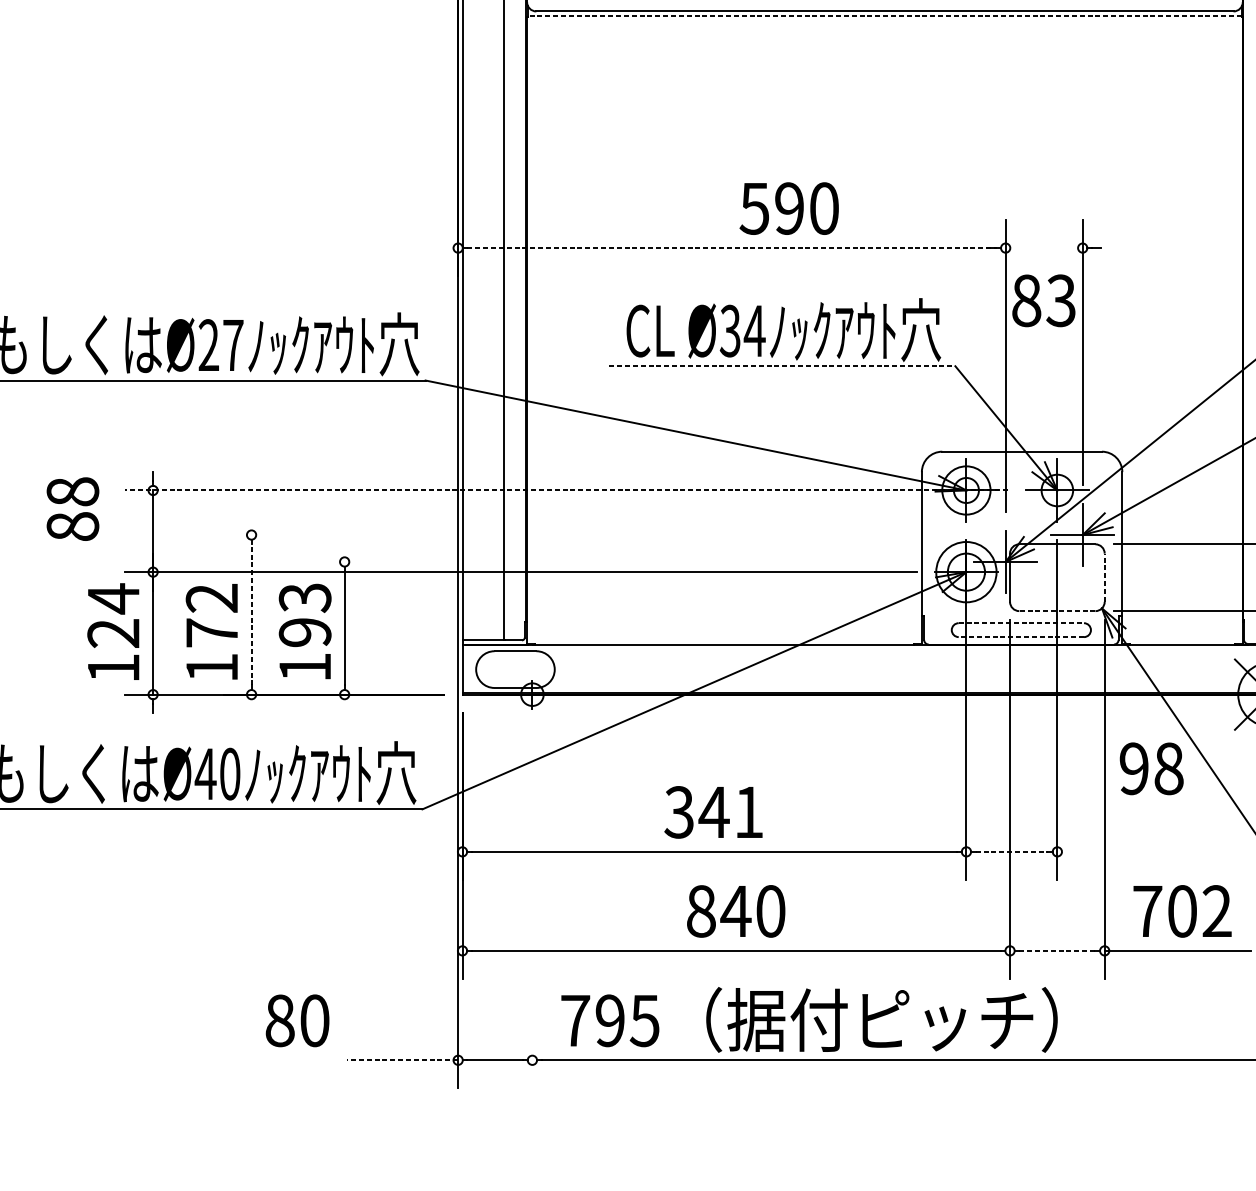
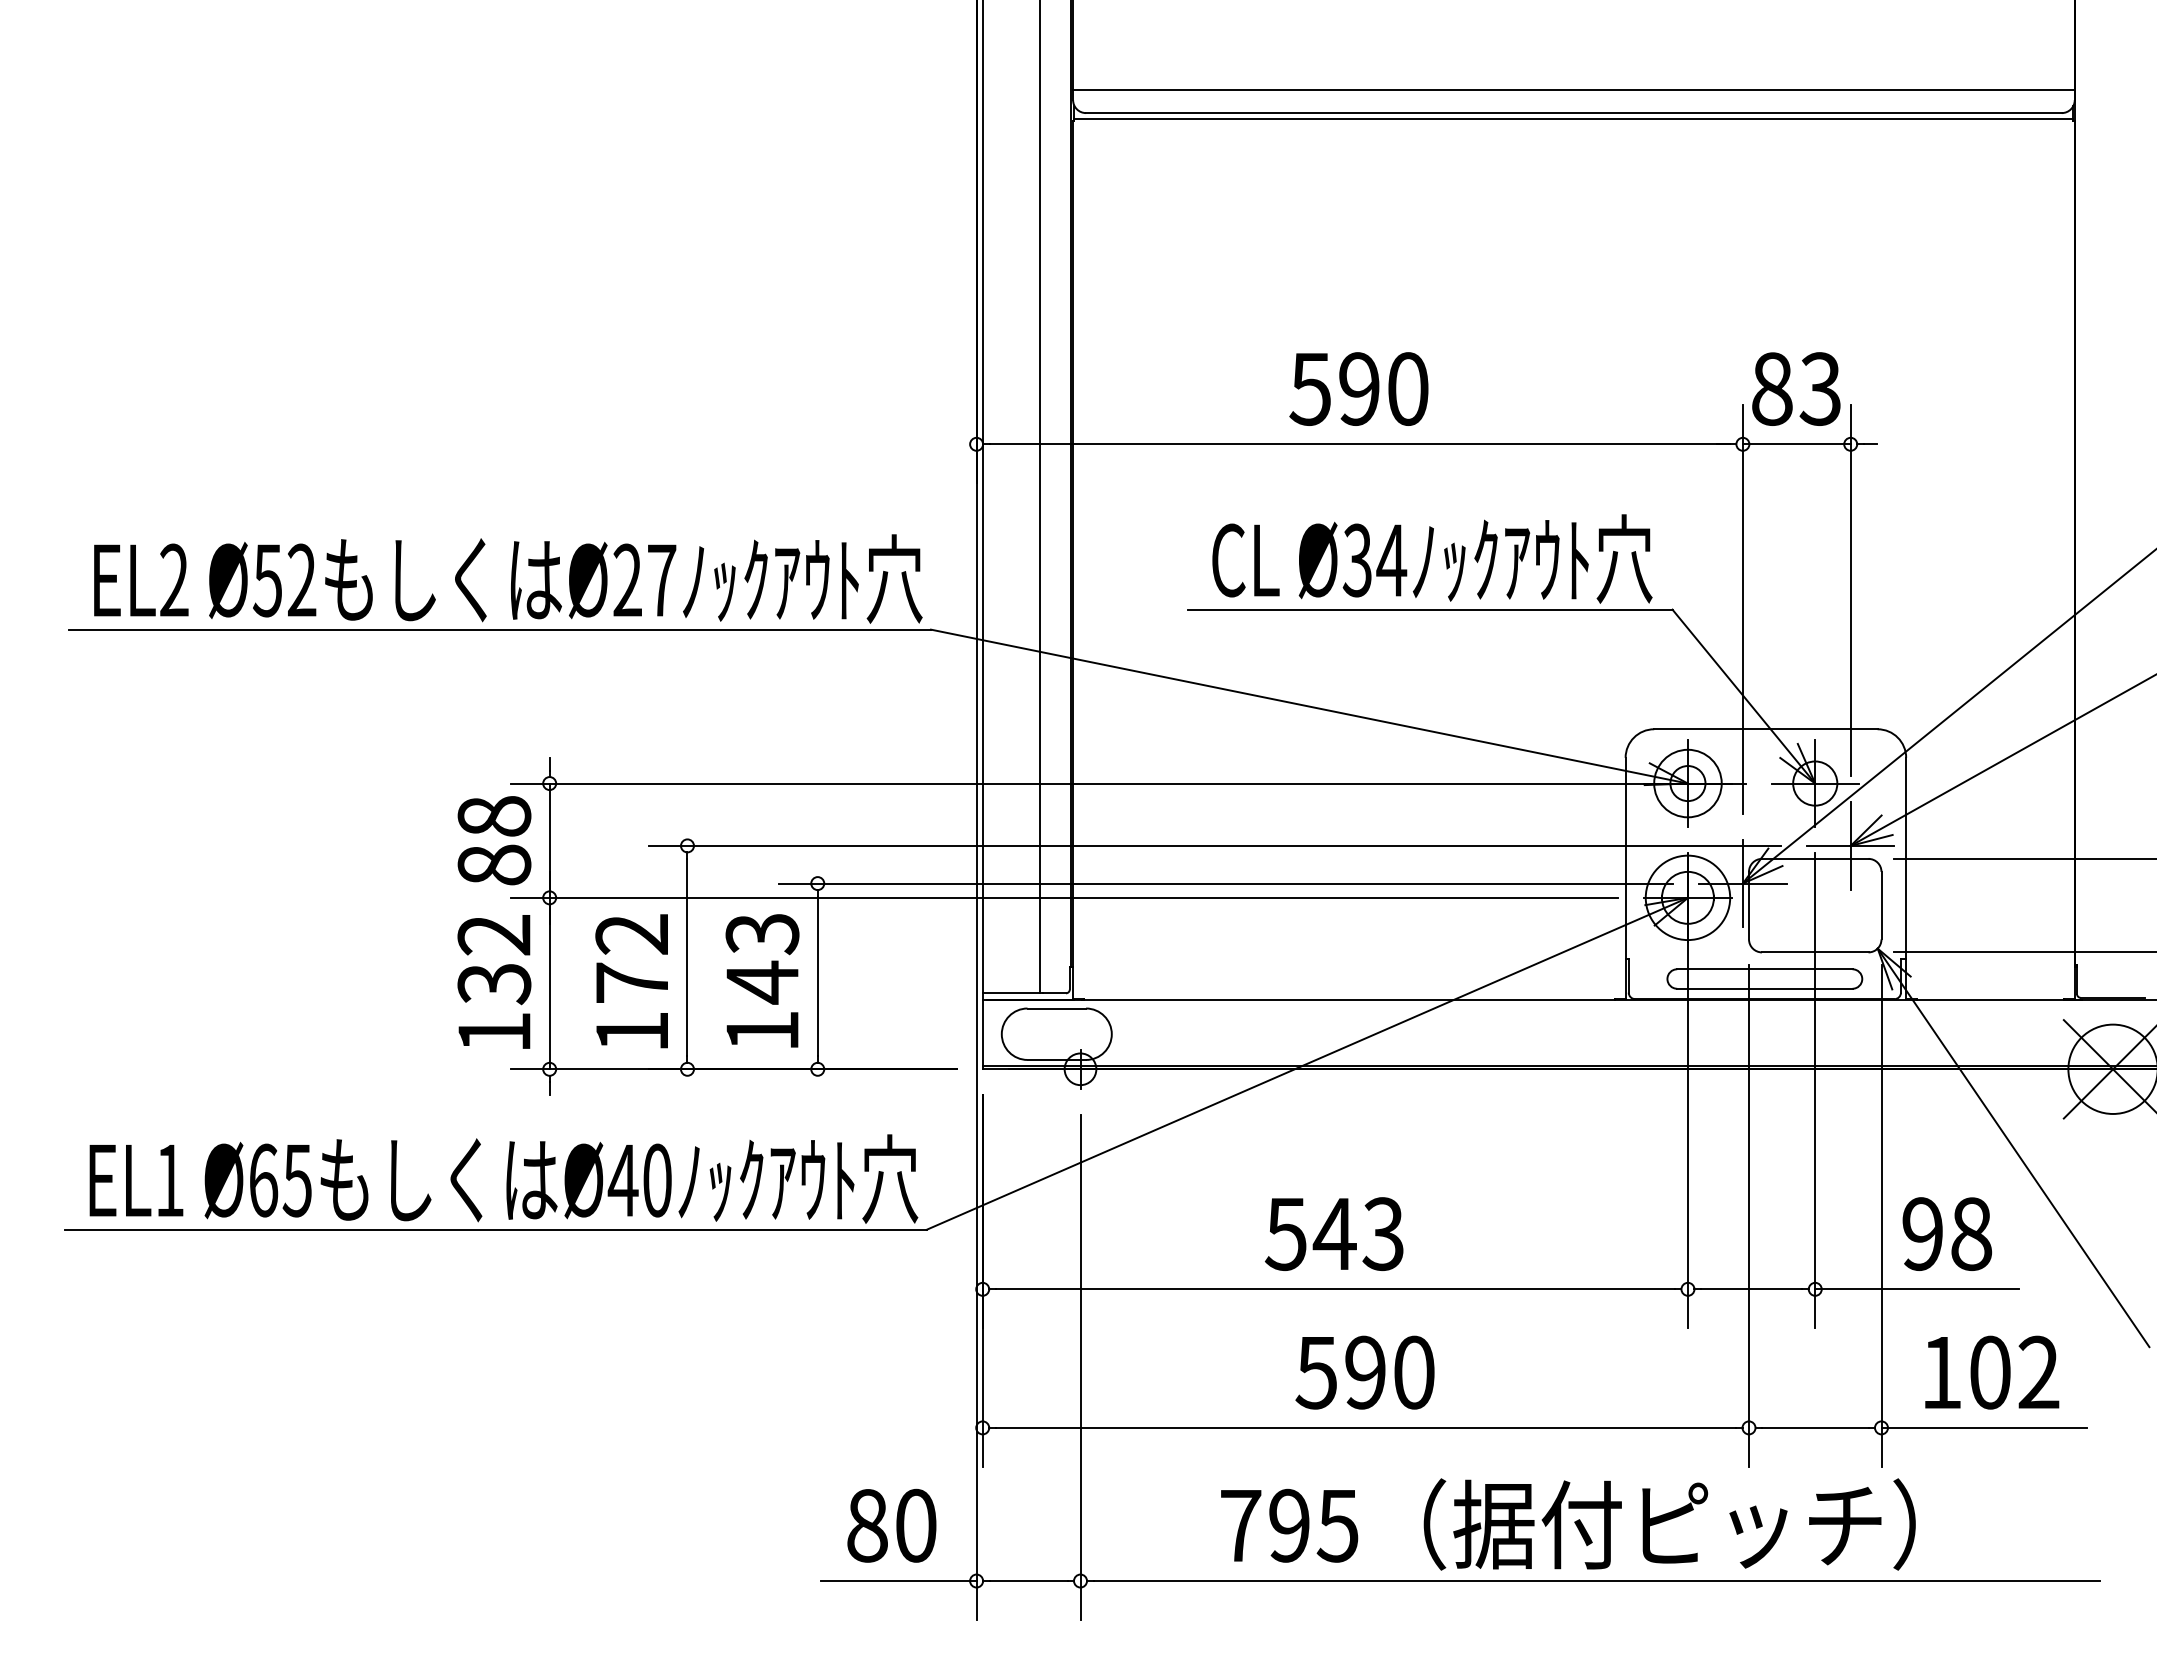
line: (884, 16) -> (1573, 119), dashed -> solid
text: (788, 208) -> (1358, 388), moved
line: (732, 248) -> (1360, 444), dashed -> solid
line: (1043, 248) -> (1796, 444), added
text: (1043, 300) -> (1796, 388), moved
line: (782, 366) -> (1430, 609), dashed -> solid
line: (565, 490) -> (1127, 783), dashed -> solid
text: (72, 509) -> (494, 840), moved
line: (628, 534) -> (1214, 845), added
line: (635, 561) -> (1225, 883), added
line: (1104, 577) -> (1881, 905), dashed -> solid
line: (1056, 611) -> (1814, 952), dashed -> solid
line: (251, 614) -> (687, 957), dashed -> solid
text: (113, 616) -> (494, 959), 124 -> 132
line: (1021, 623) -> (1764, 969), dashed -> solid
text: (305, 632) -> (762, 982), 193 -> 143
line: (1021, 636) -> (1764, 988), dashed -> solid
text: (1151, 768) -> (1947, 1233), moved
text: (713, 812) -> (1334, 1234), 341 -> 543
line: (1011, 851) -> (1751, 1289), dashed -> solid
line: (1130, 851) -> (1917, 1289), added
line: (532, 907) -> (1080, 1367), added
text: (718, 911) -> (1341, 1372), 840 -> 590
text: (1147, 911) -> (1941, 1372), 702 -> 102
line: (1057, 950) -> (1815, 1427), dashed -> solid
text: (809, 1019) -> (1568, 1524), moved
text: (297, 1020) -> (891, 1525), moved
line: (402, 1060) -> (898, 1581), dashed -> solid

